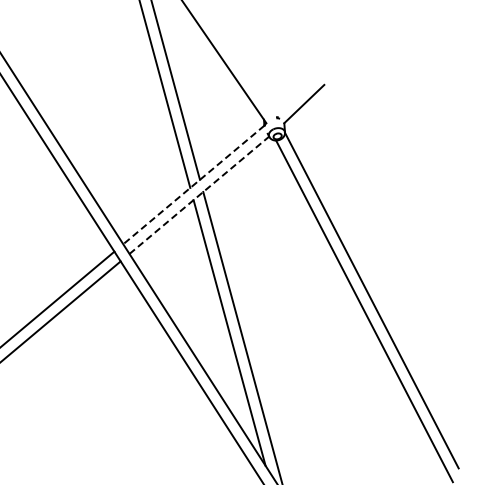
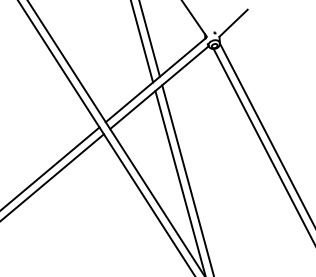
line: (193, 185) -> (155, 80), dashed -> solid
line: (199, 194) -> (159, 87), dashed -> solid

